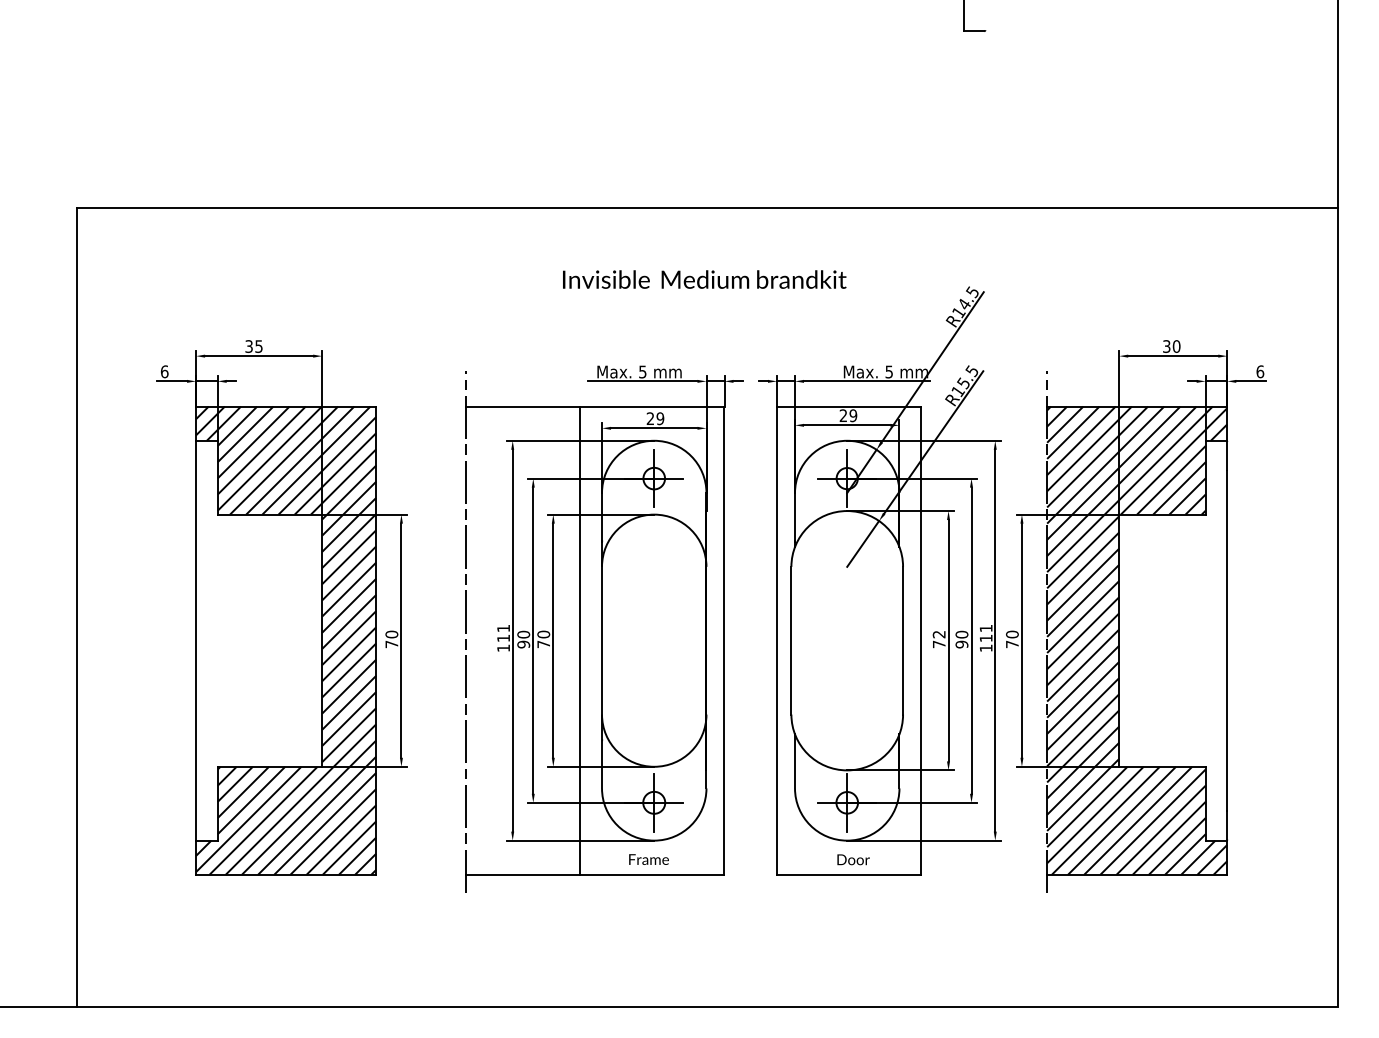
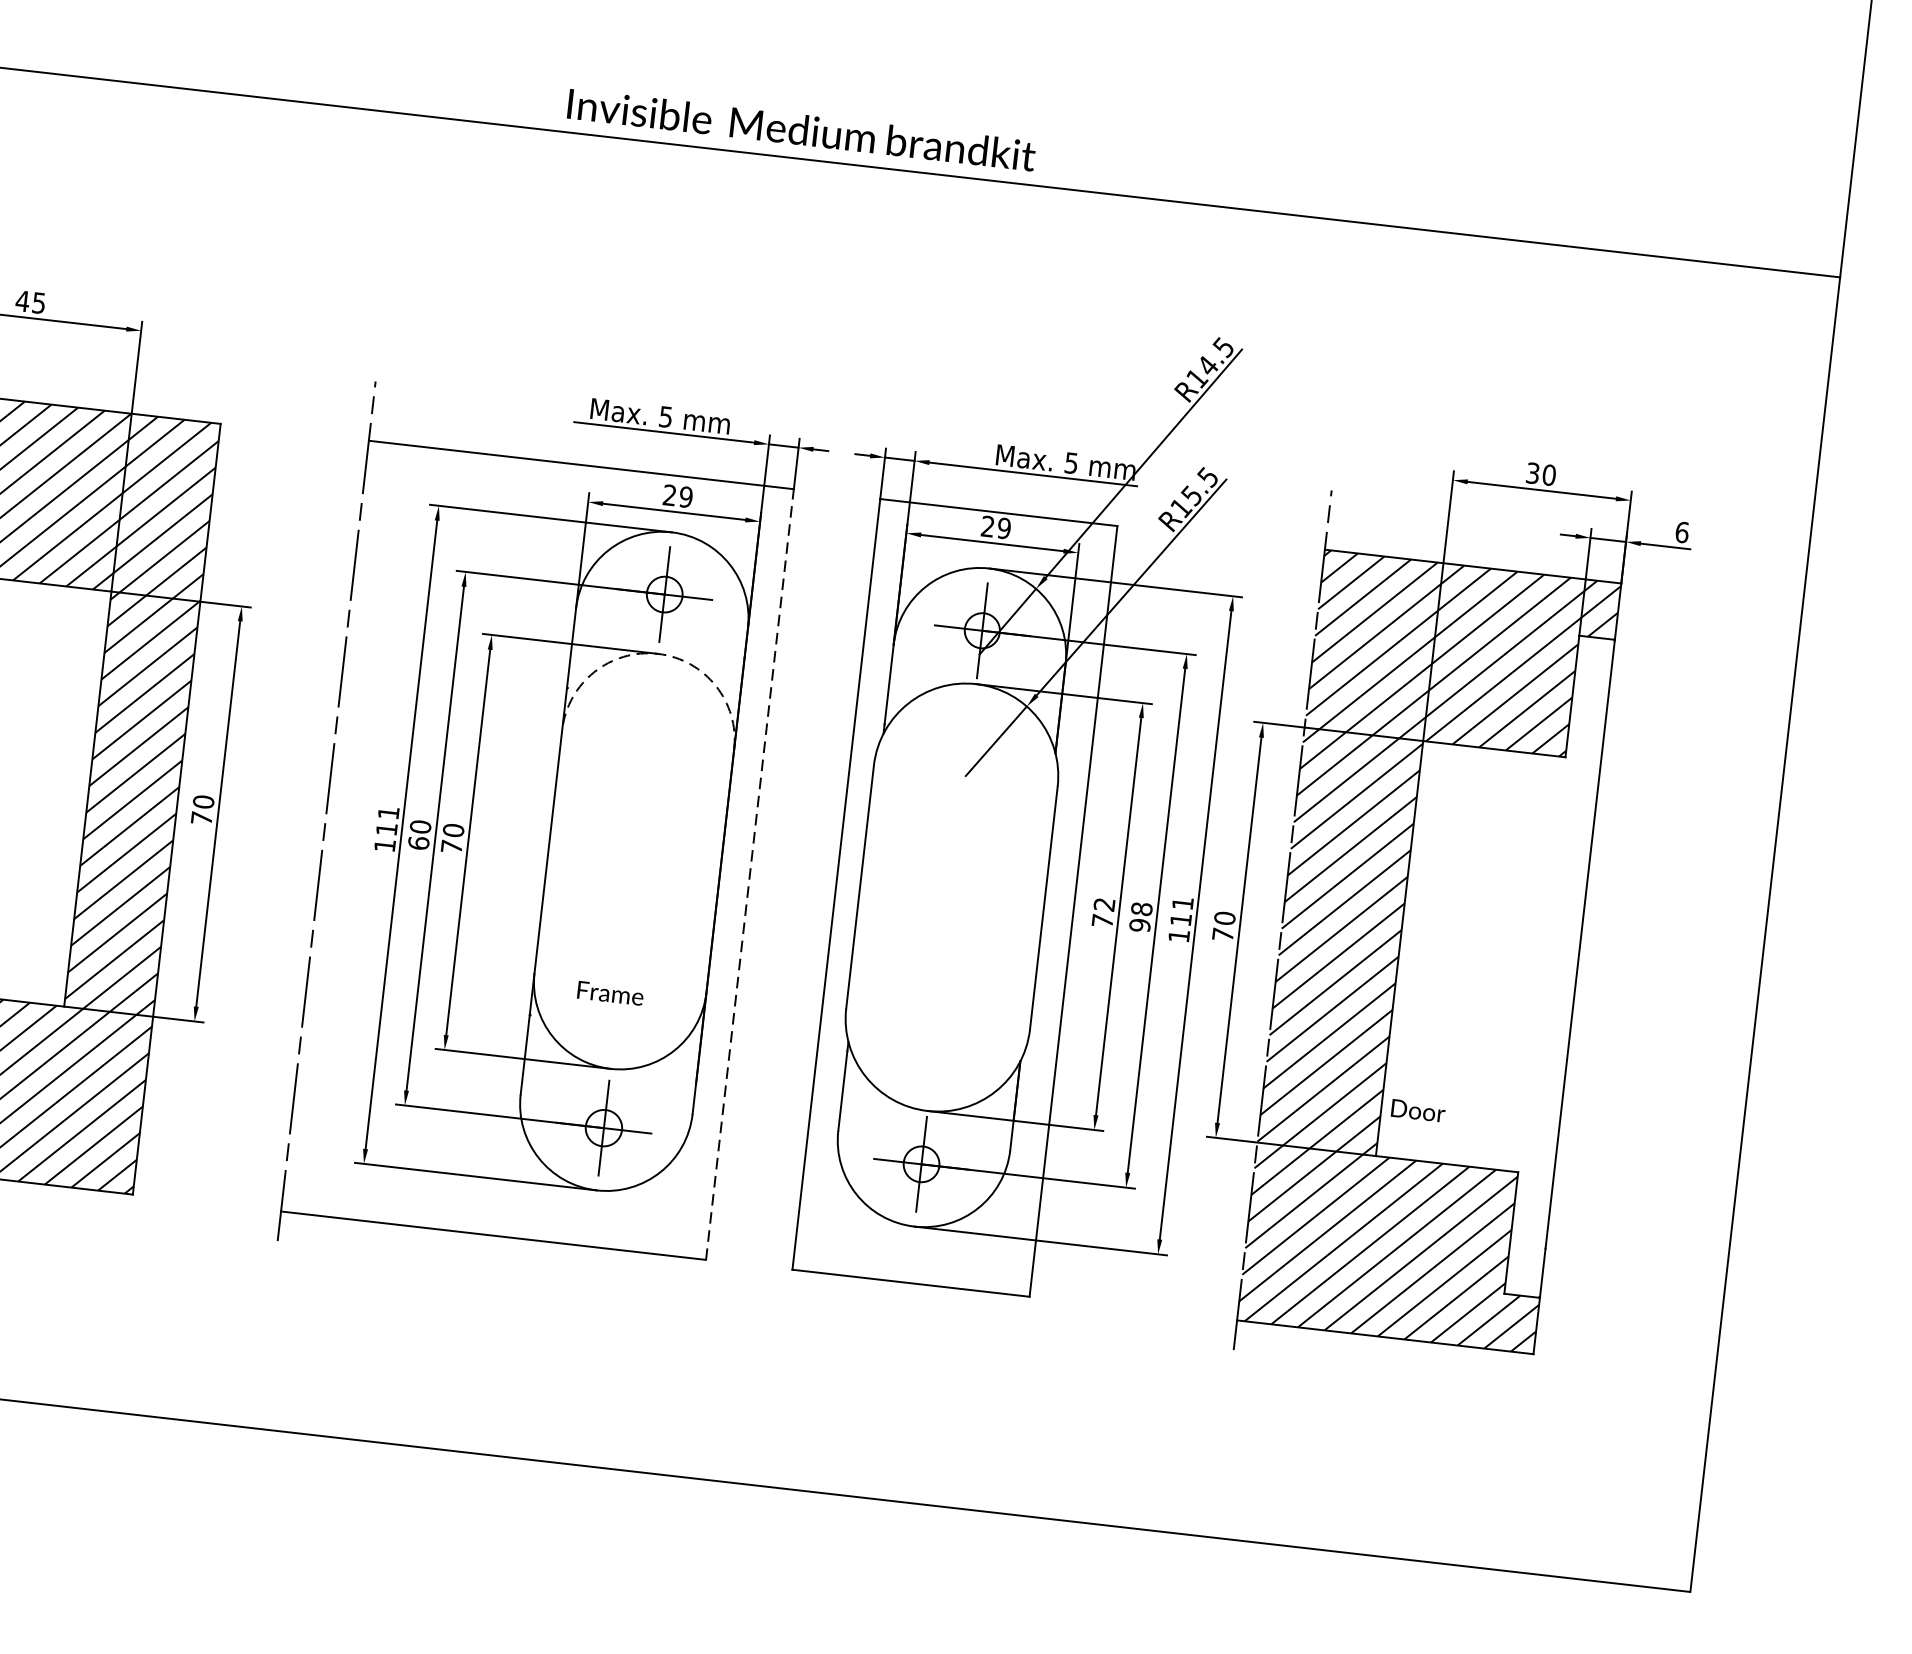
text: (704, 279) -> (801, 129), moved
text: (249, 346) -> (23, 301), 35 -> 45
arc: (654, 514) -> (658, 653), solid -> dashed
text: (961, 634) -> (1141, 908), 90 -> 98
line: (580, 640) -> (513, 847), removed
line: (724, 640) -> (750, 874), solid -> dashed
text: (523, 644) -> (418, 843), 90 -> 60
text: (648, 859) -> (609, 993), moved
text: (853, 859) -> (1418, 1110), moved

